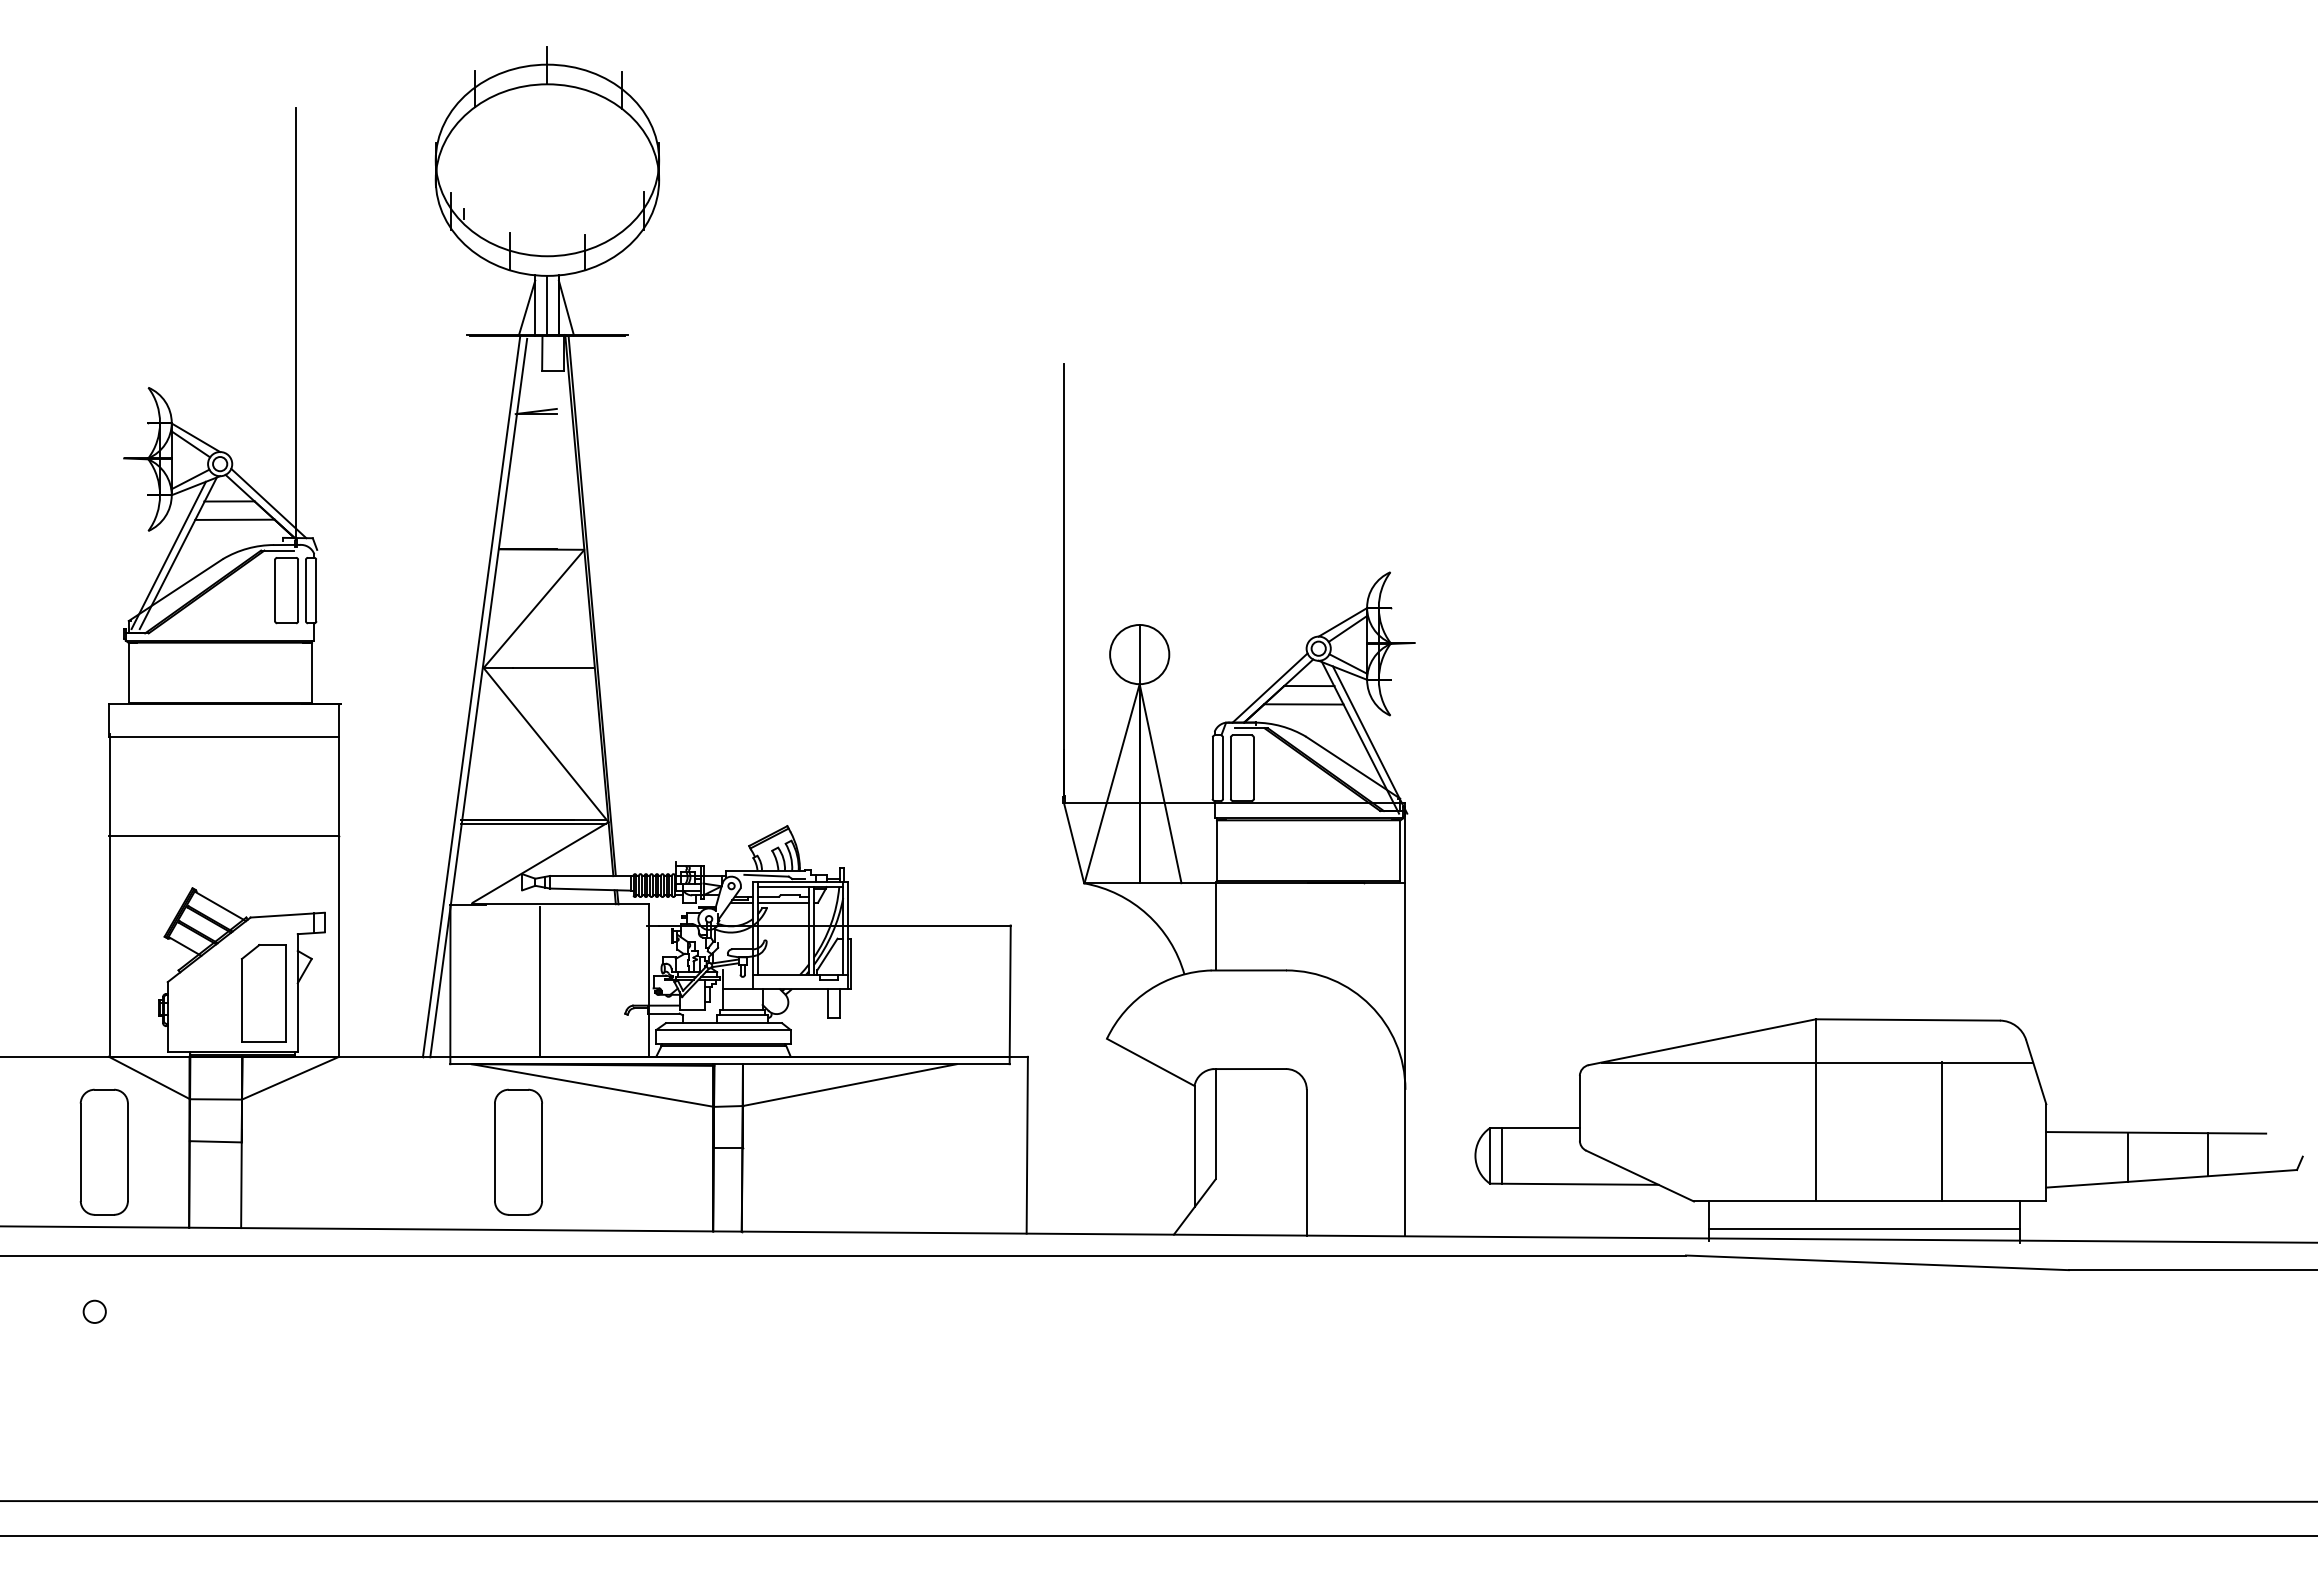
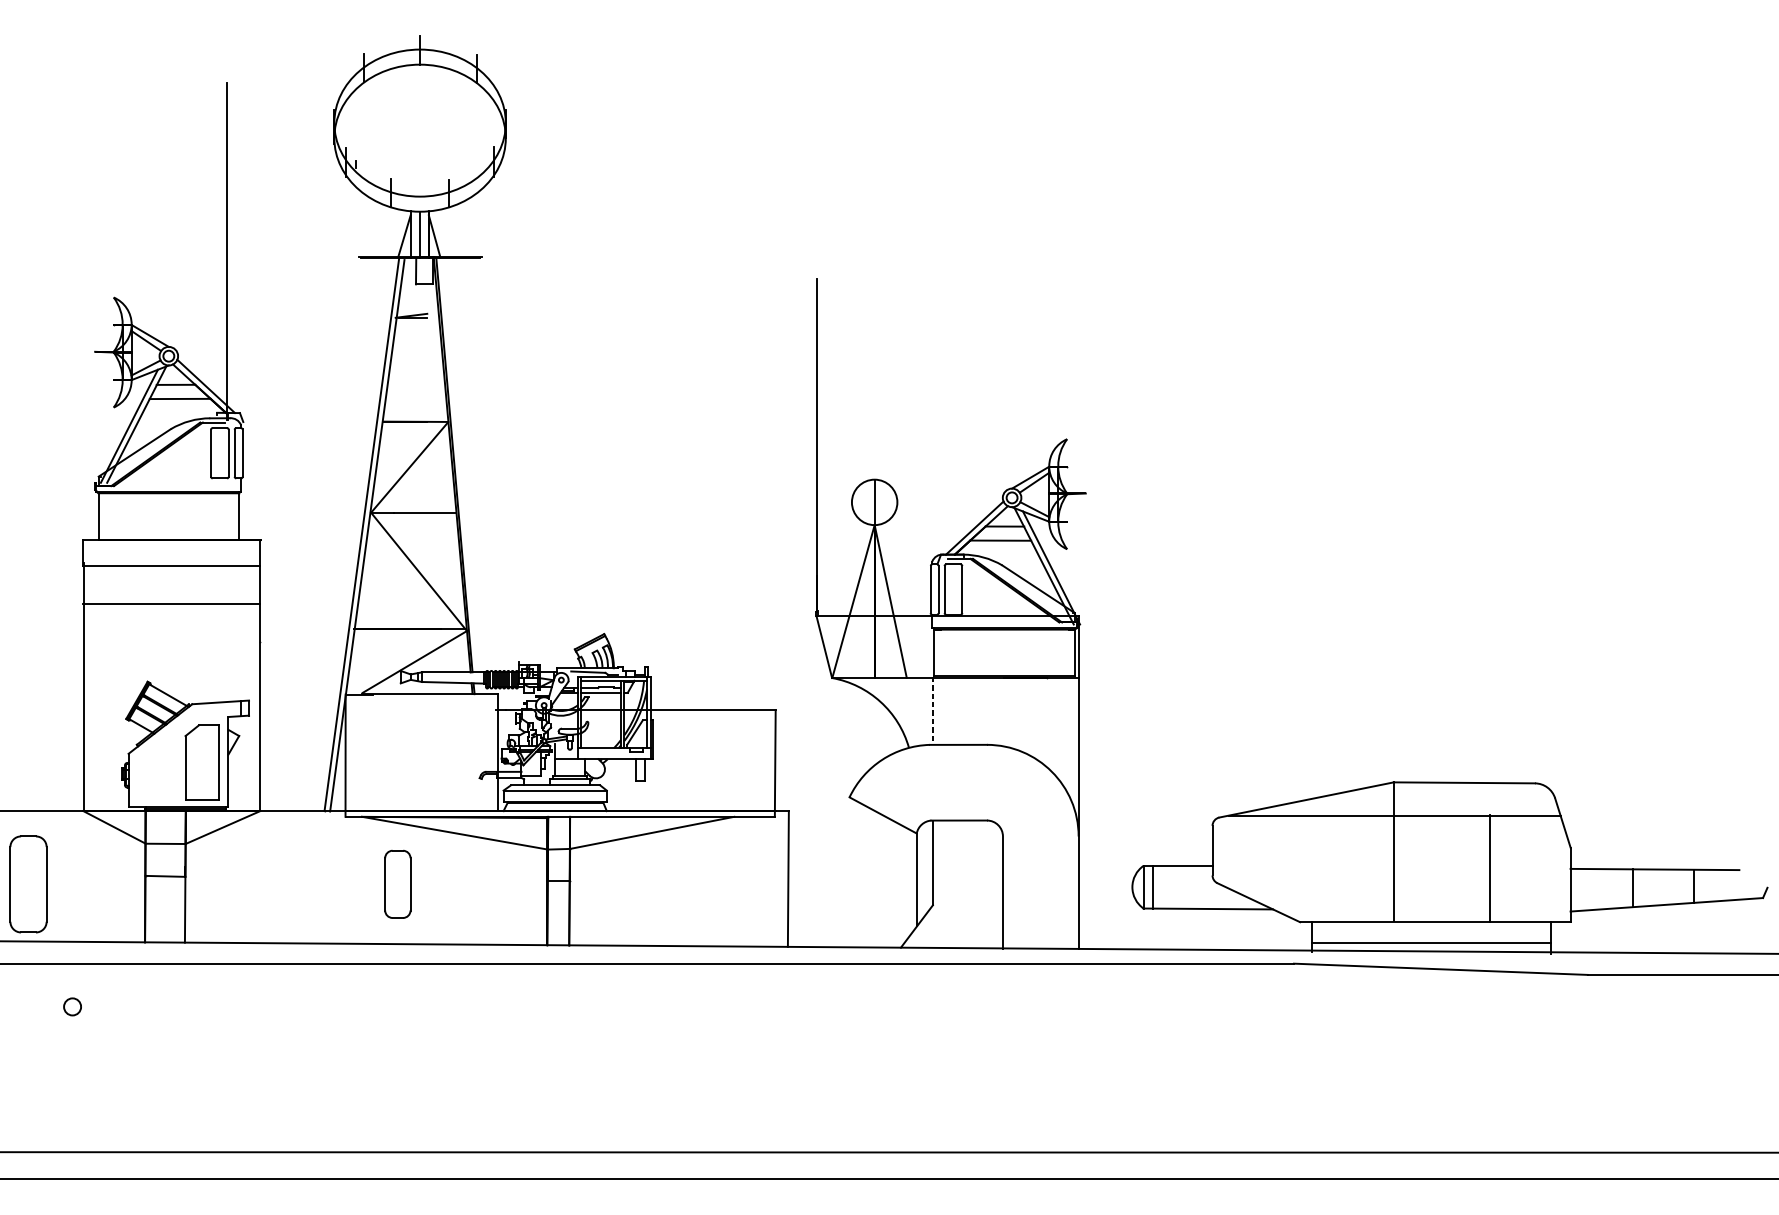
line: (533, 823) -> (409, 632), removed
line: (223, 836) -> (171, 603), moved
line: (1215, 926) -> (932, 711), solid -> dashed
line: (539, 981) -> (413, 753), removed
part: (103, 1151) -> (27, 883), moved
part: (518, 1151) -> (397, 883), size x0.7

